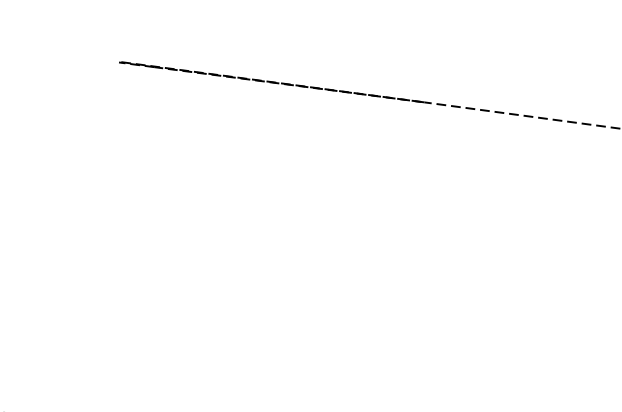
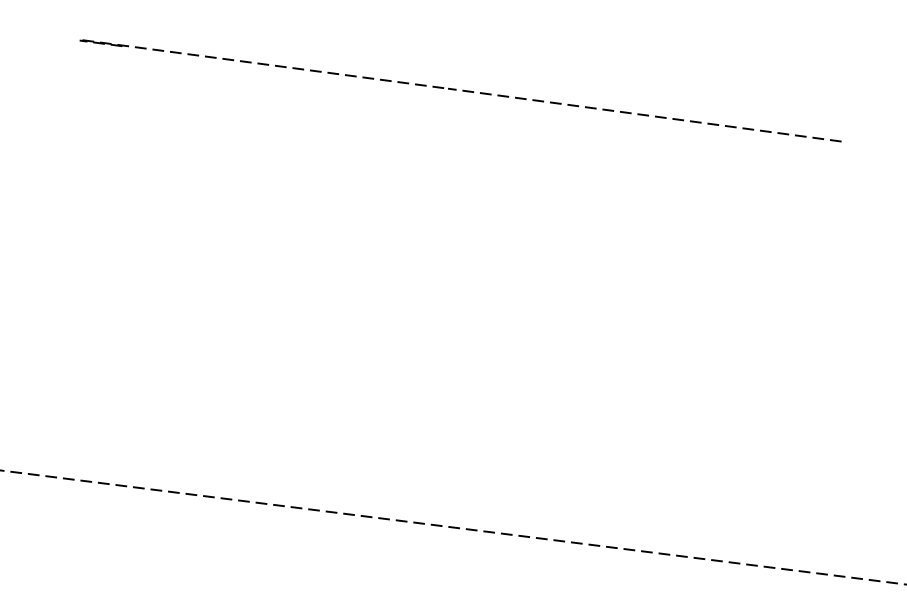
line: (289, 84) -> (285, 67), removed

